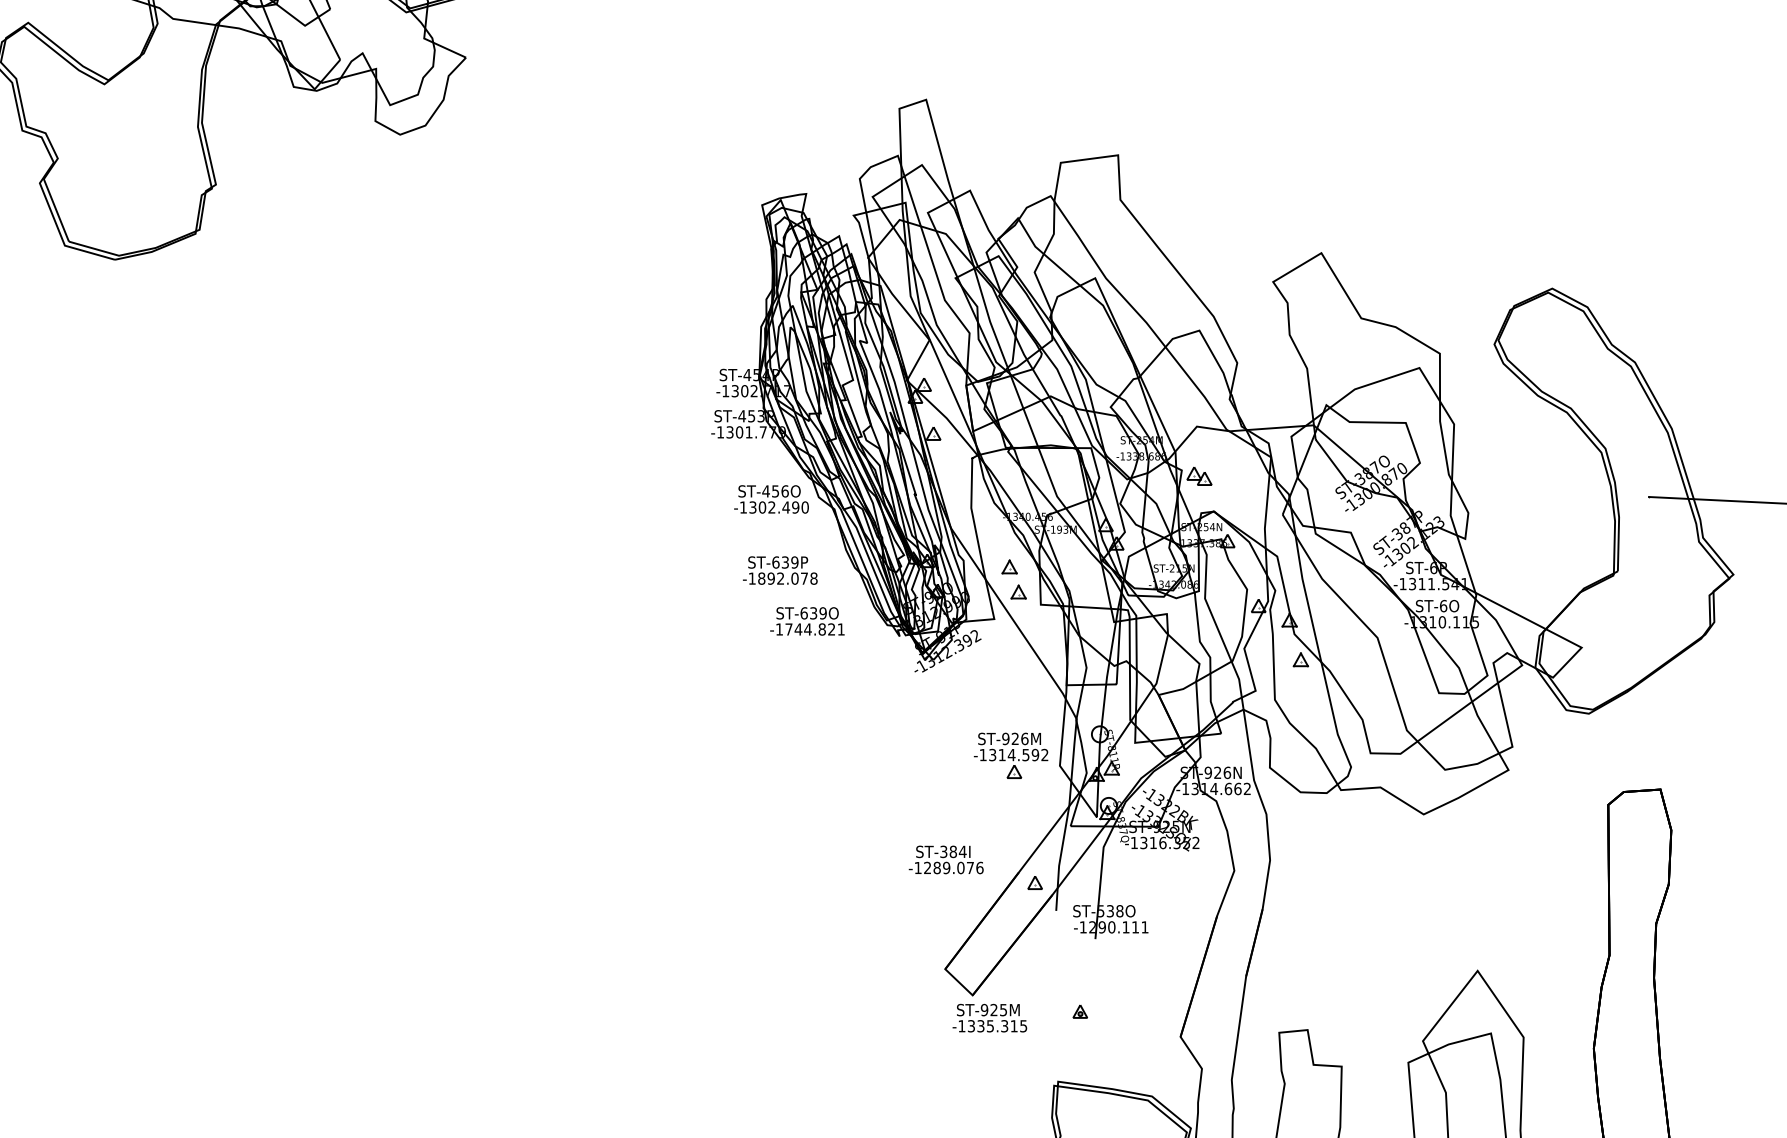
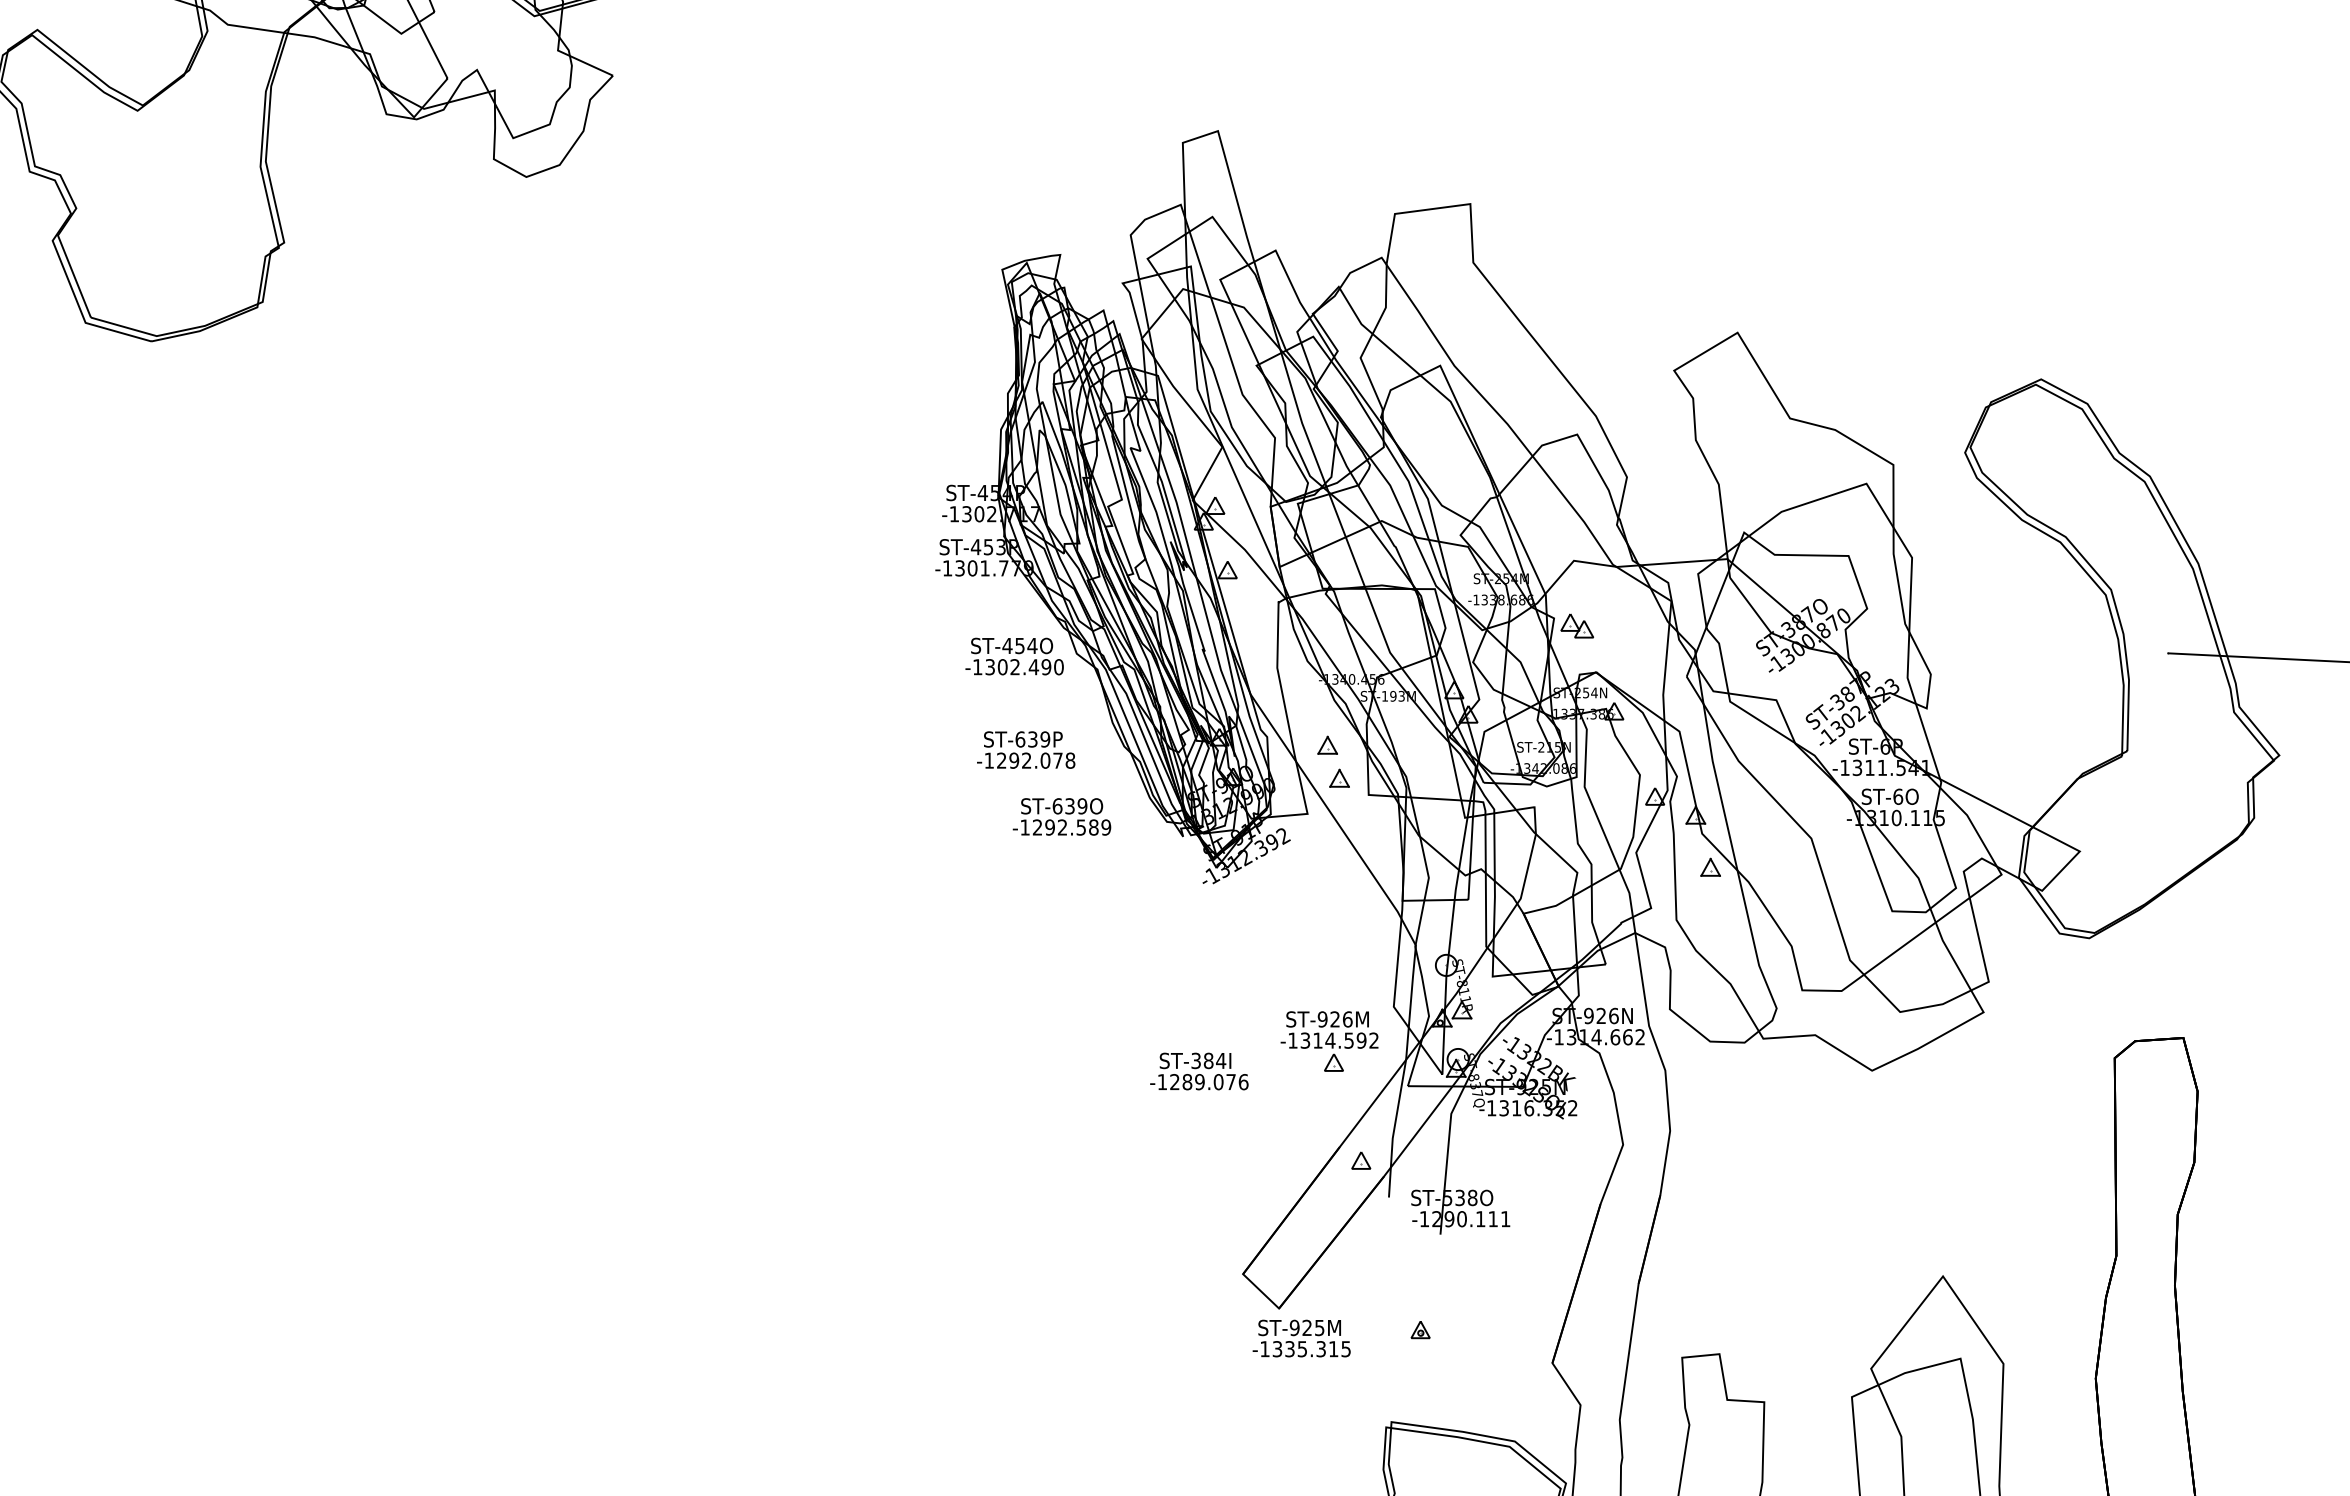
text: (785, 491) -> (1032, 645), ST-456O -> ST-454O
text: (761, 578) -> (1001, 760), -1892.078 -> -1292.078
text: (814, 629) -> (1071, 827), -1744.821 -> -1292.589
part: (1011, 755) -> (1329, 1041), moved
text: (946, 859) -> (1199, 1071), moved

